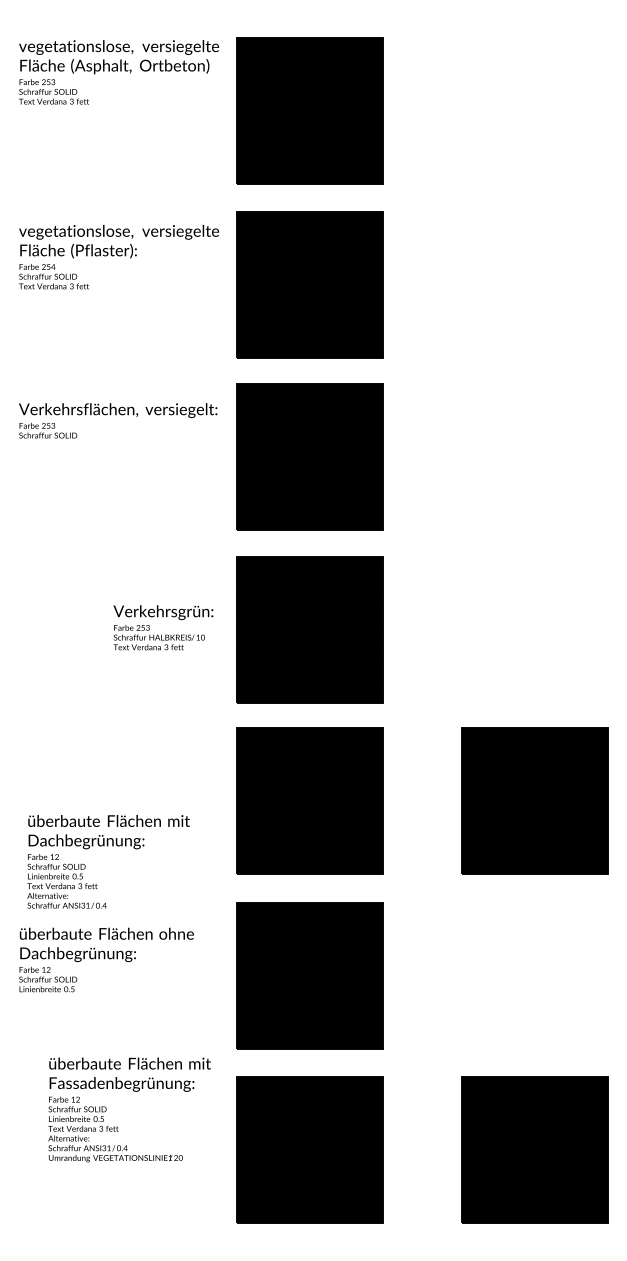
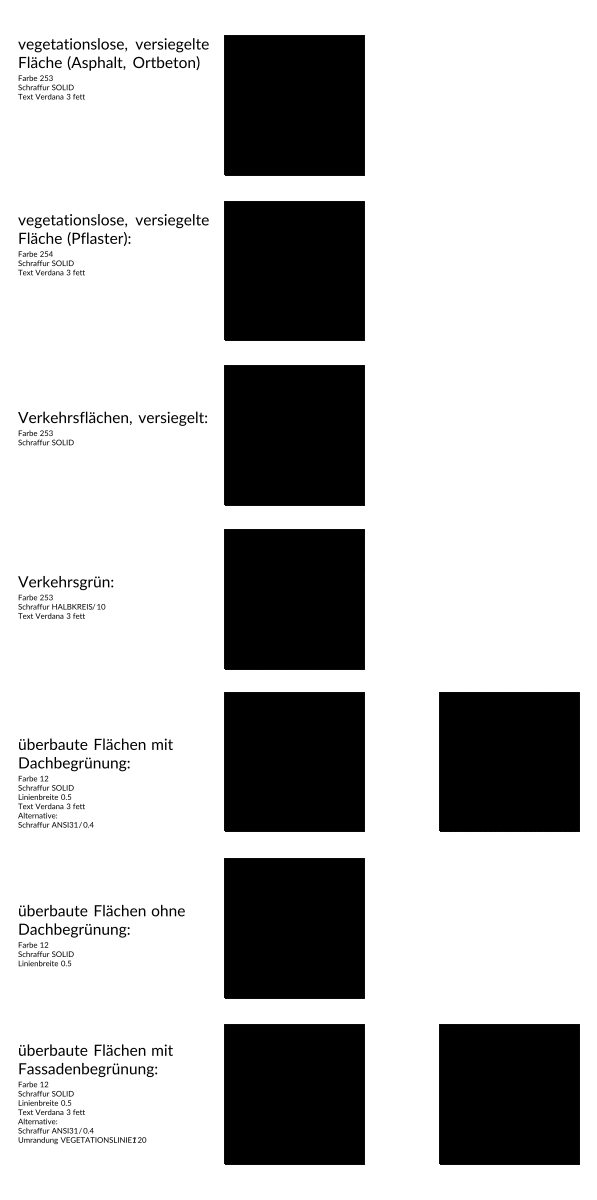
text: (118, 420) -> (112, 428), moved
text: (163, 627) -> (65, 597), moved
text: (108, 861) -> (95, 782), moved
text: (106, 959) -> (101, 935), moved
text: (129, 1110) -> (95, 1094), moved

